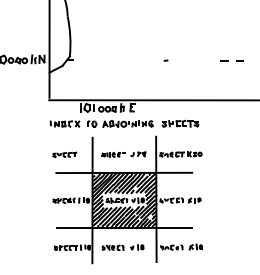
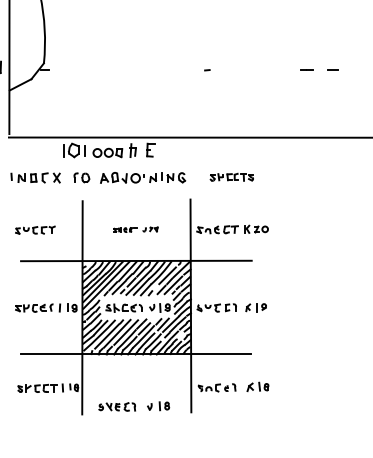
part: (180, 123) -> (231, 176), size x0.7
part: (123, 154) -> (135, 229), size x0.6
part: (122, 247) -> (133, 406), moved

